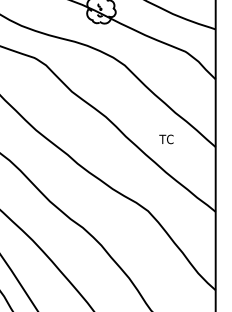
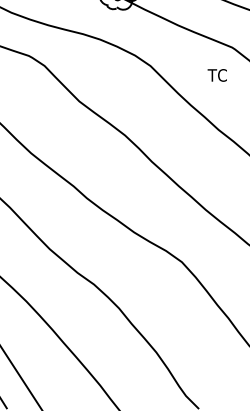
text: (166, 139) -> (217, 75), moved

